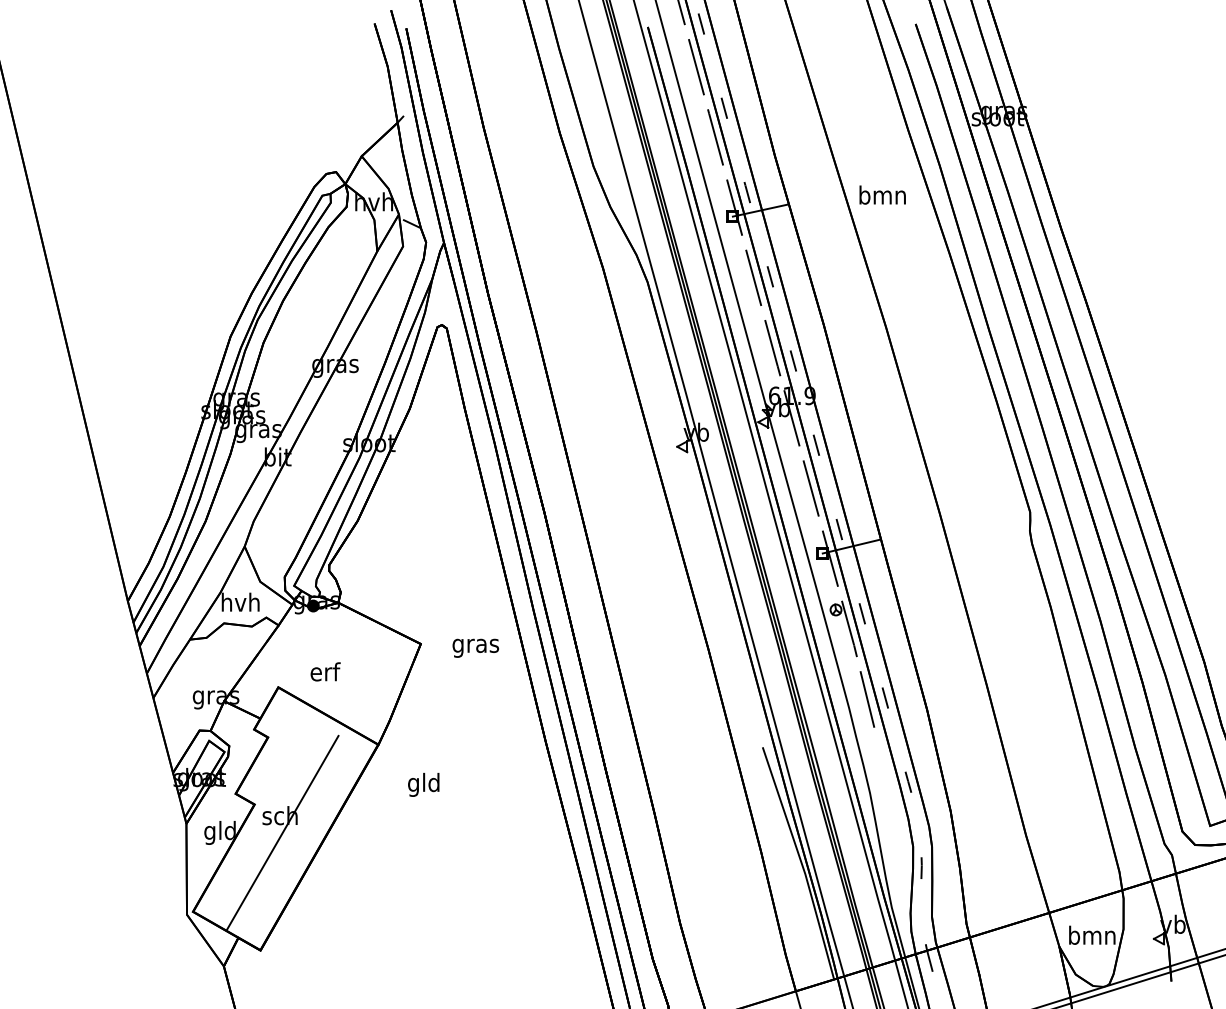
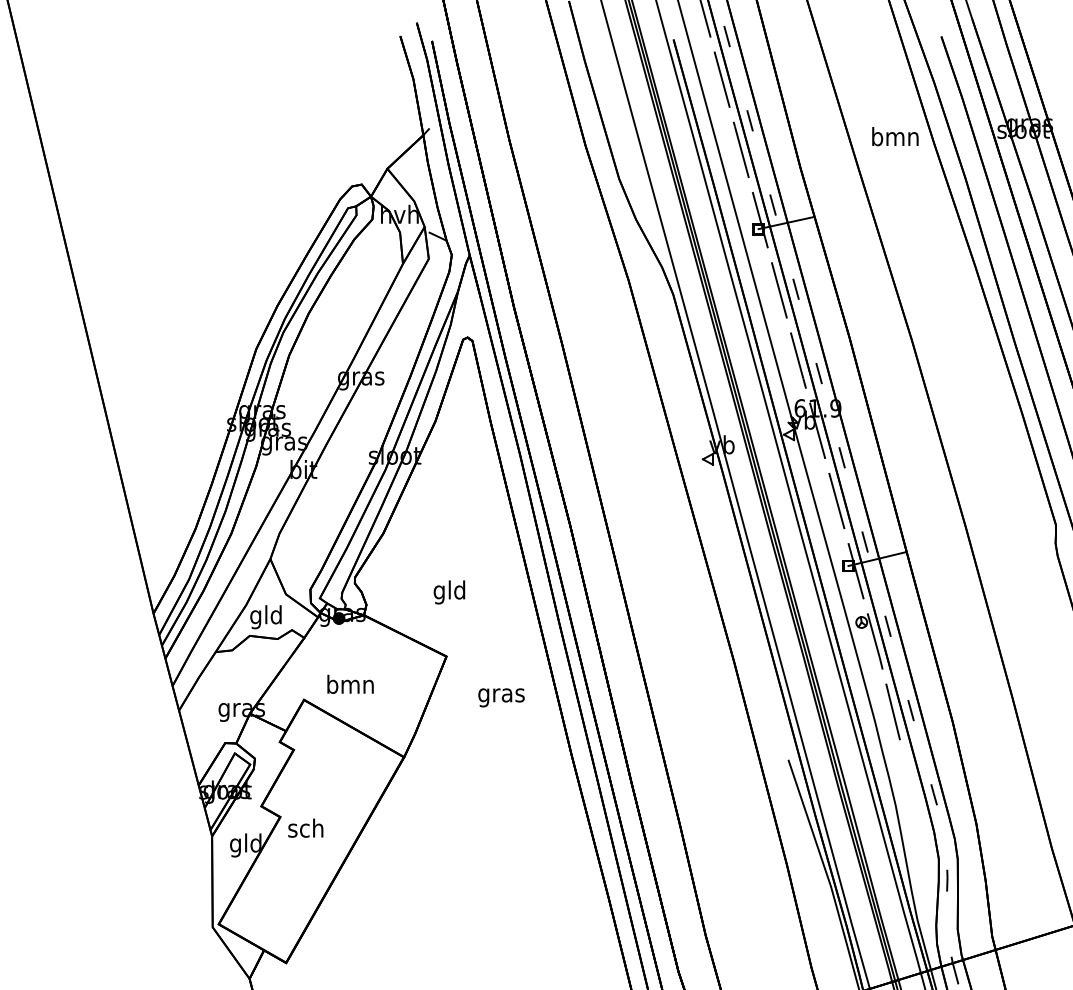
text: (882, 194) -> (895, 136), moved
text: (240, 604) -> (266, 617), hvh -> gld
text: (475, 647) -> (501, 697), moved
text: (324, 671) -> (350, 684), erf -> bmn
text: (423, 784) -> (449, 592), moved
line: (282, 832) -> (308, 845), removed

